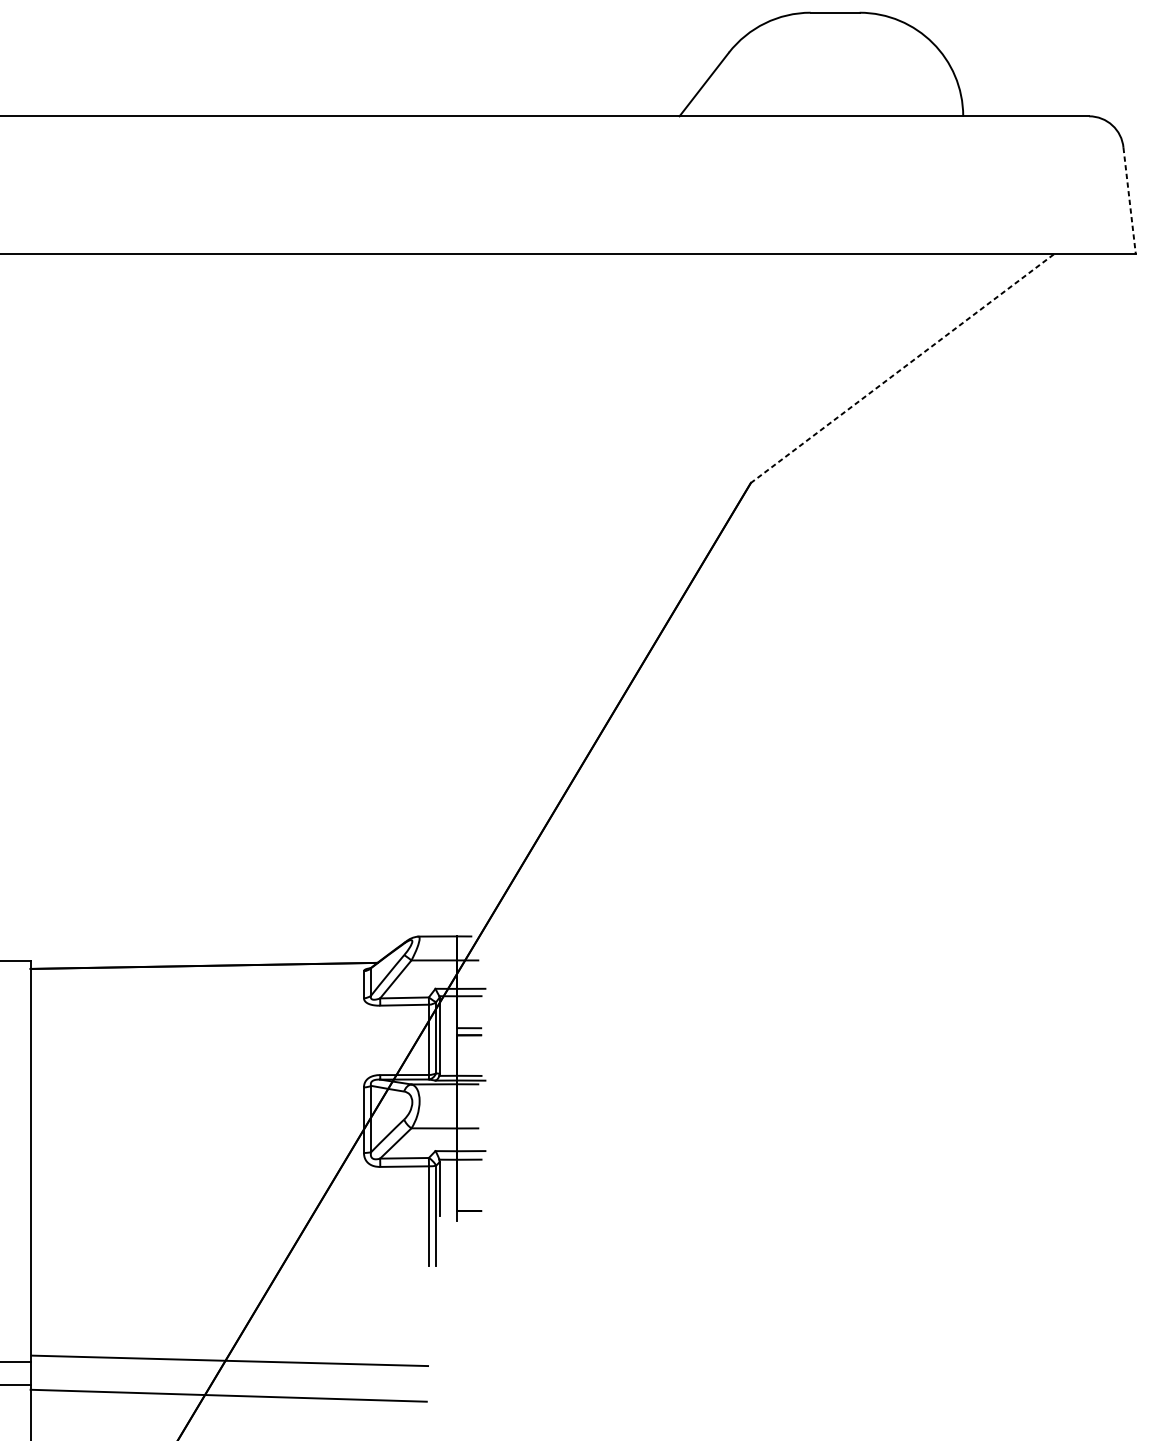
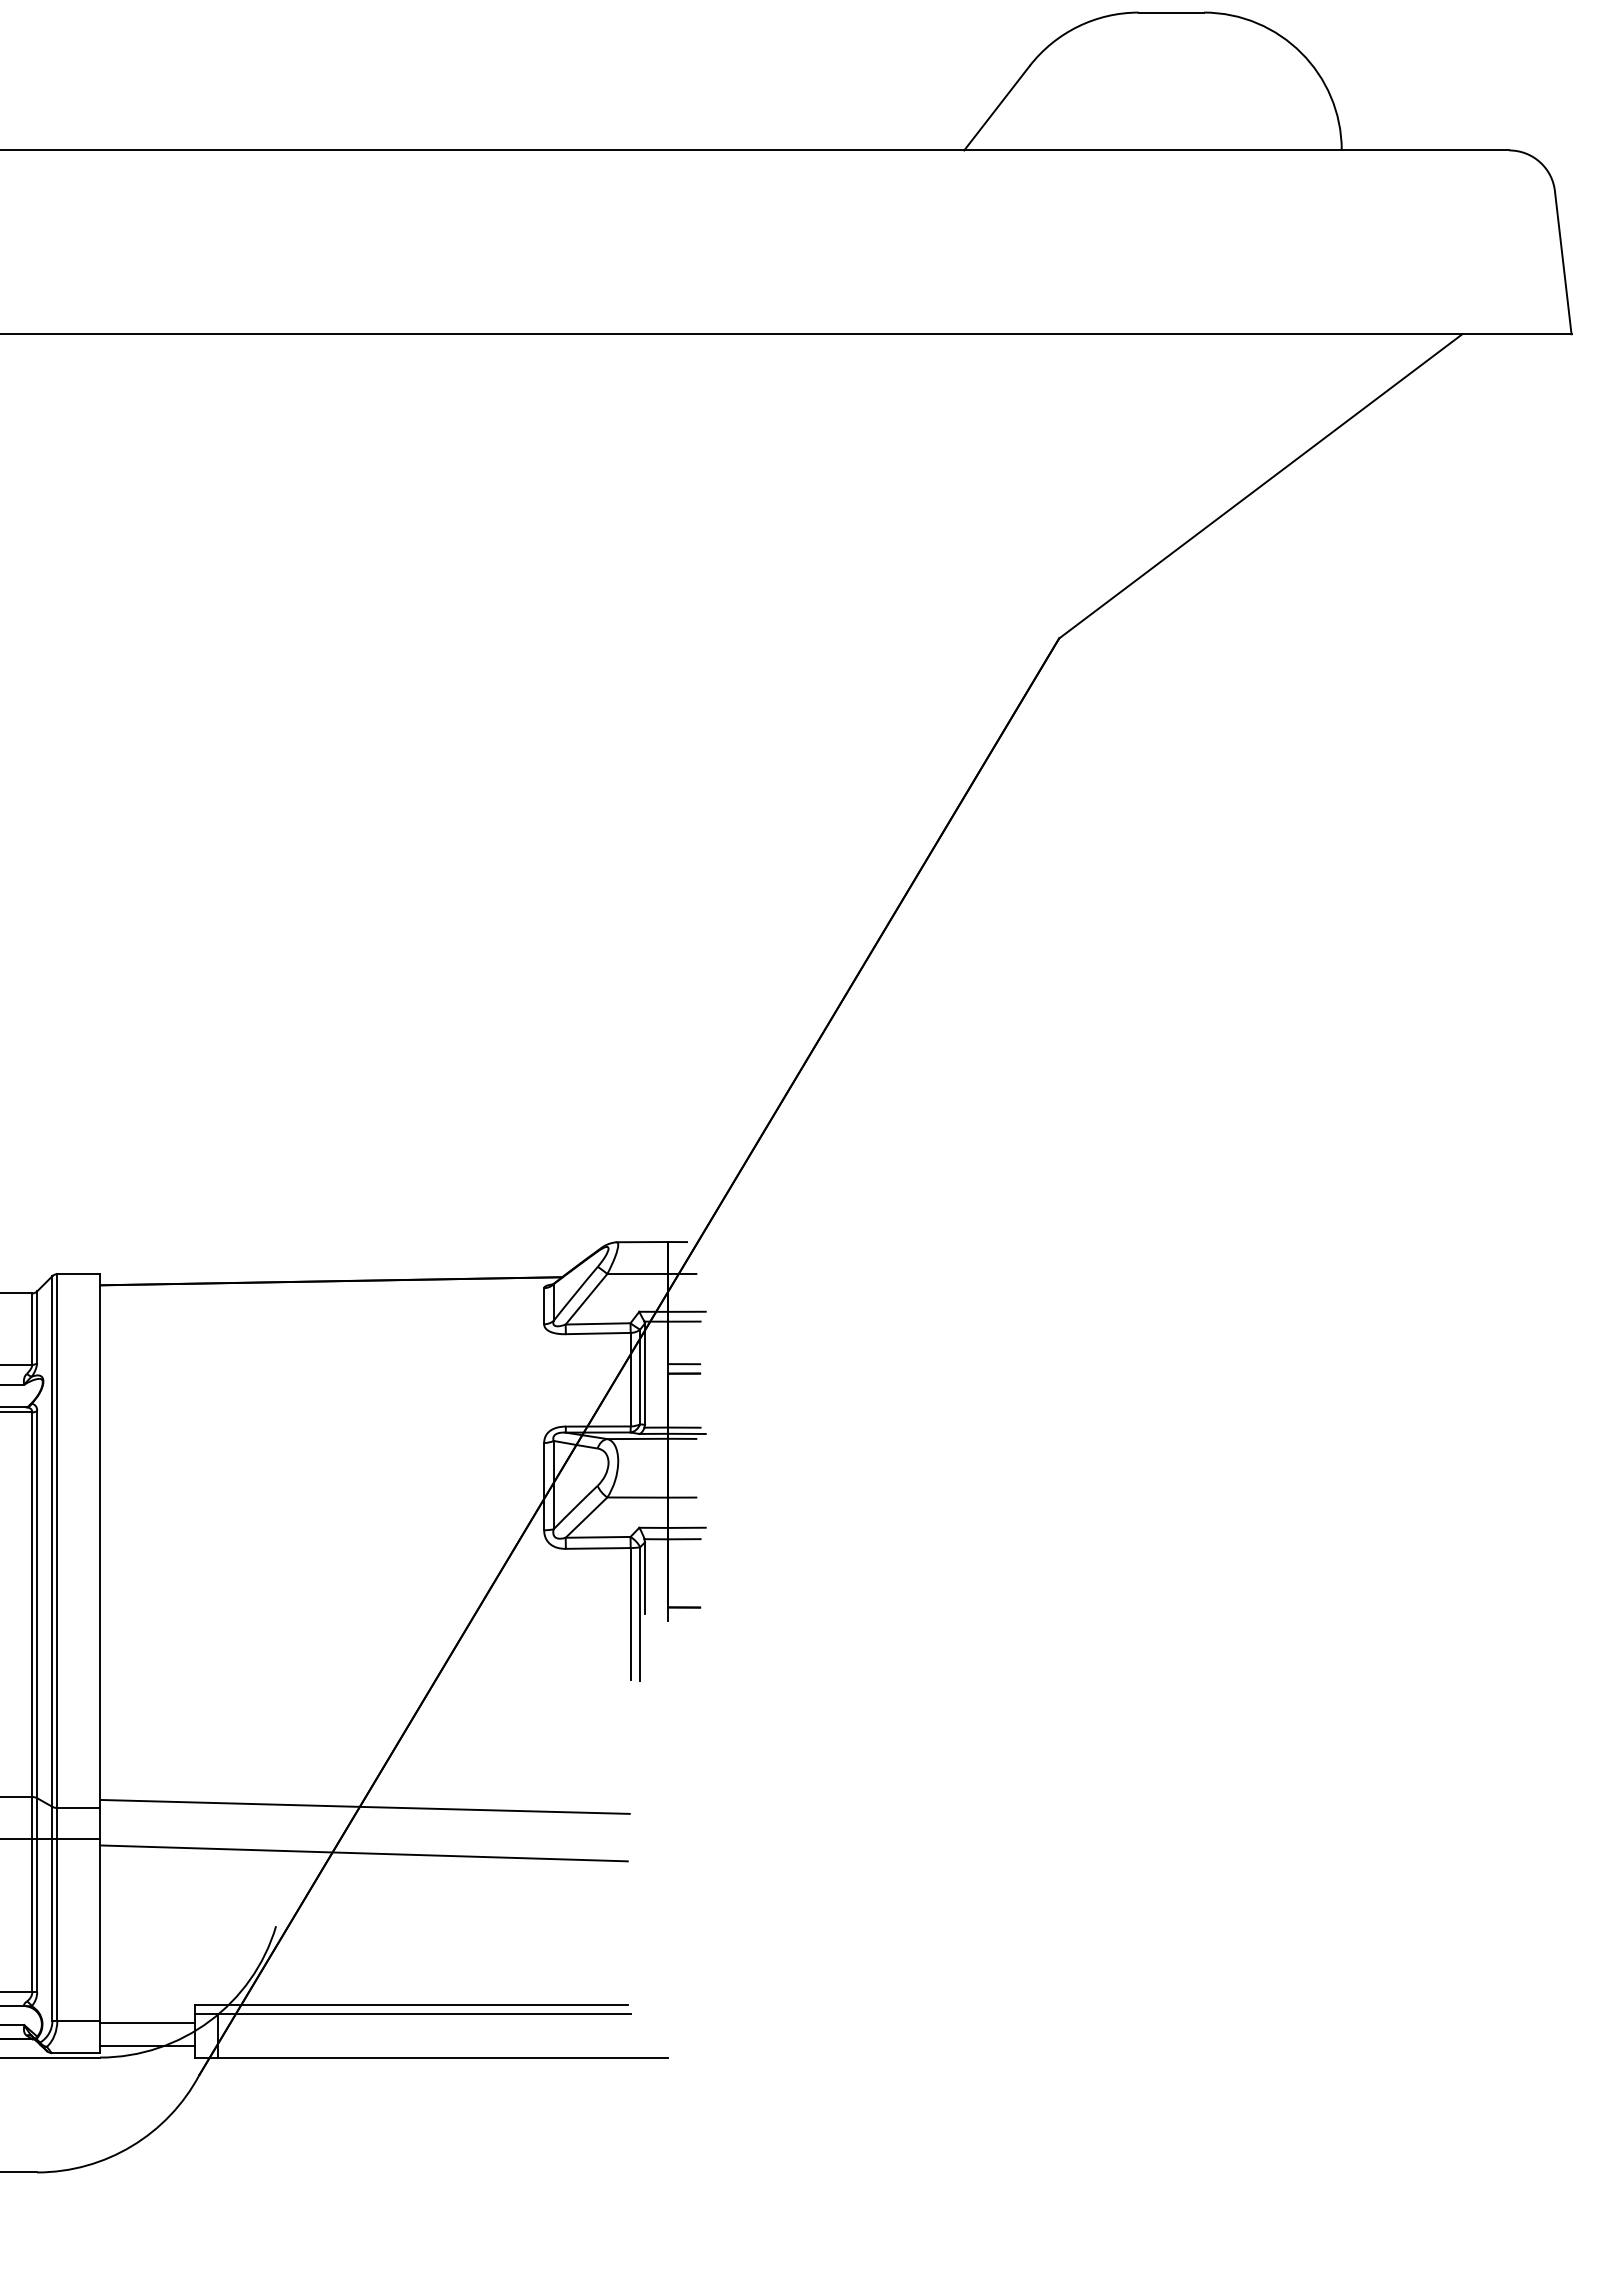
line: (1129, 201) -> (1563, 263), dashed -> solid
line: (902, 368) -> (1260, 486), dashed -> solid

